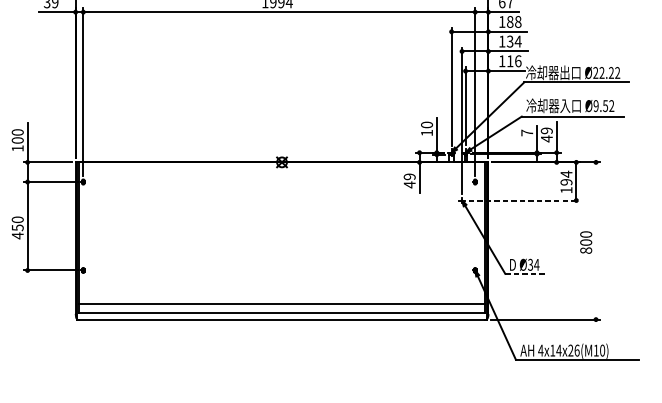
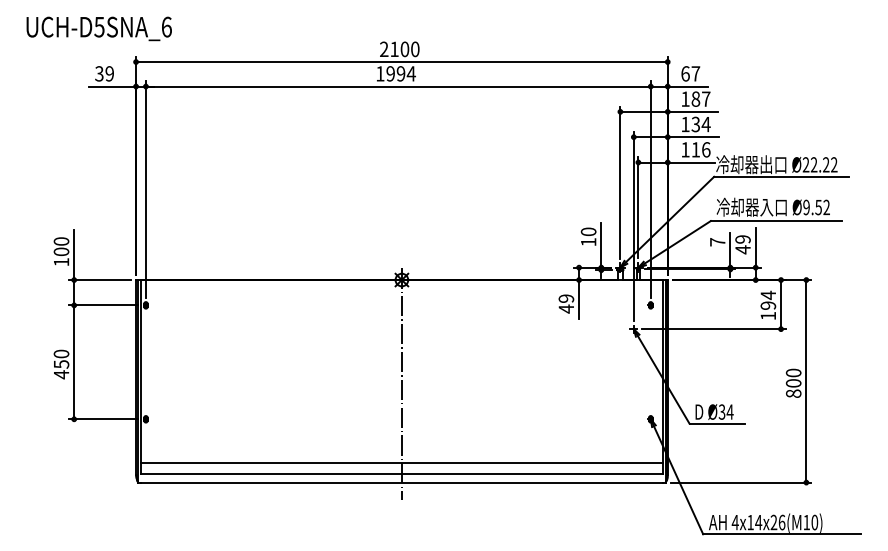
text: (518, 21) -> (706, 98), 188 -> 187
line: (524, 200) -> (714, 329), dashed -> solid
line: (596, 241) -> (806, 381), added
line: (281, 242) -> (401, 383), added
line: (527, 273) -> (717, 423), dashed -> solid

